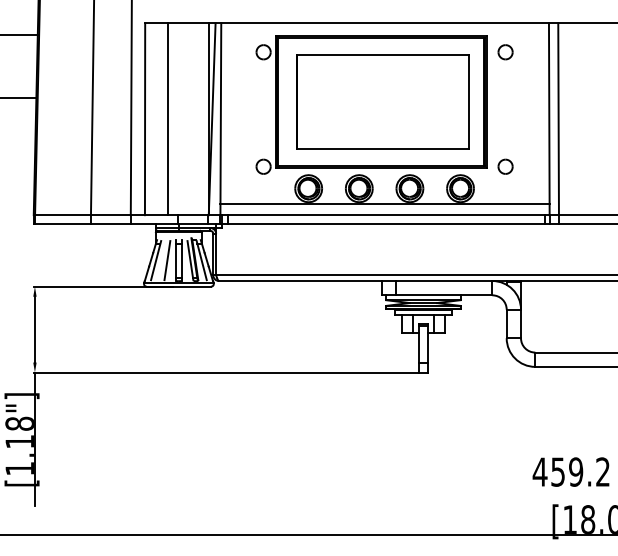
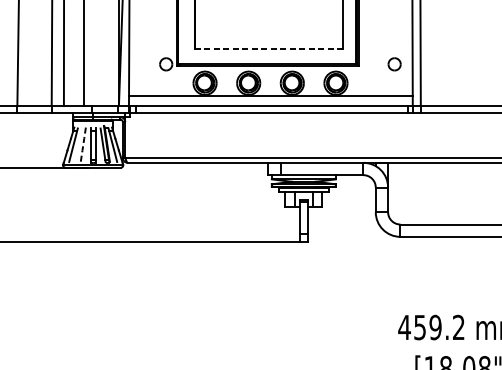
line: (382, 148) -> (268, 48), solid -> dashed
part: (505, 166) -> (394, 64), moved
line: (167, 260) -> (83, 145), solid -> dashed

